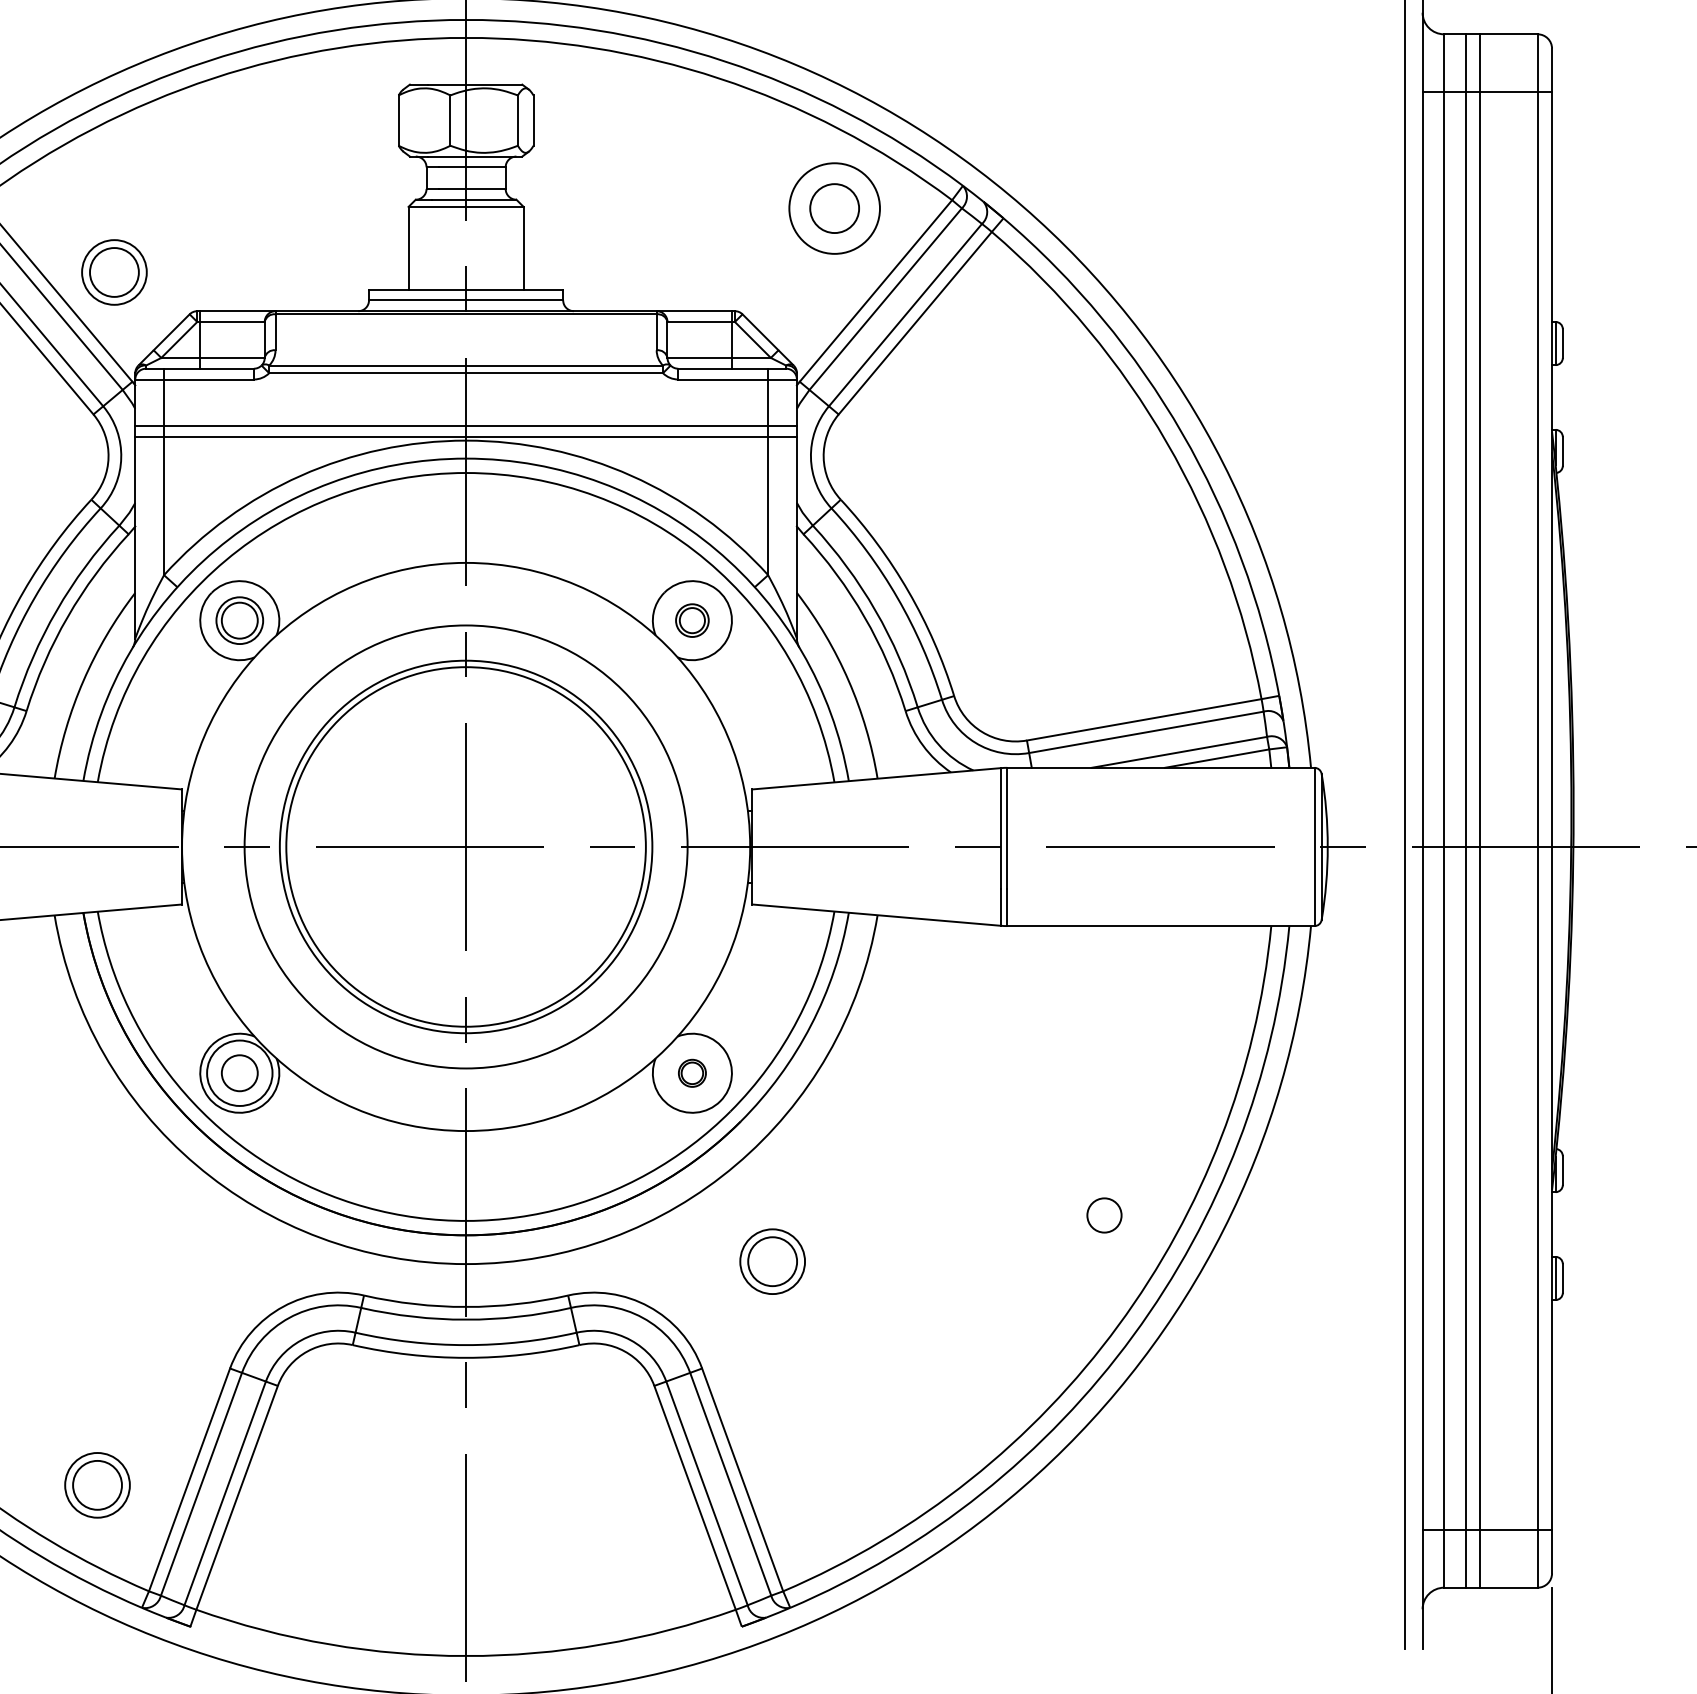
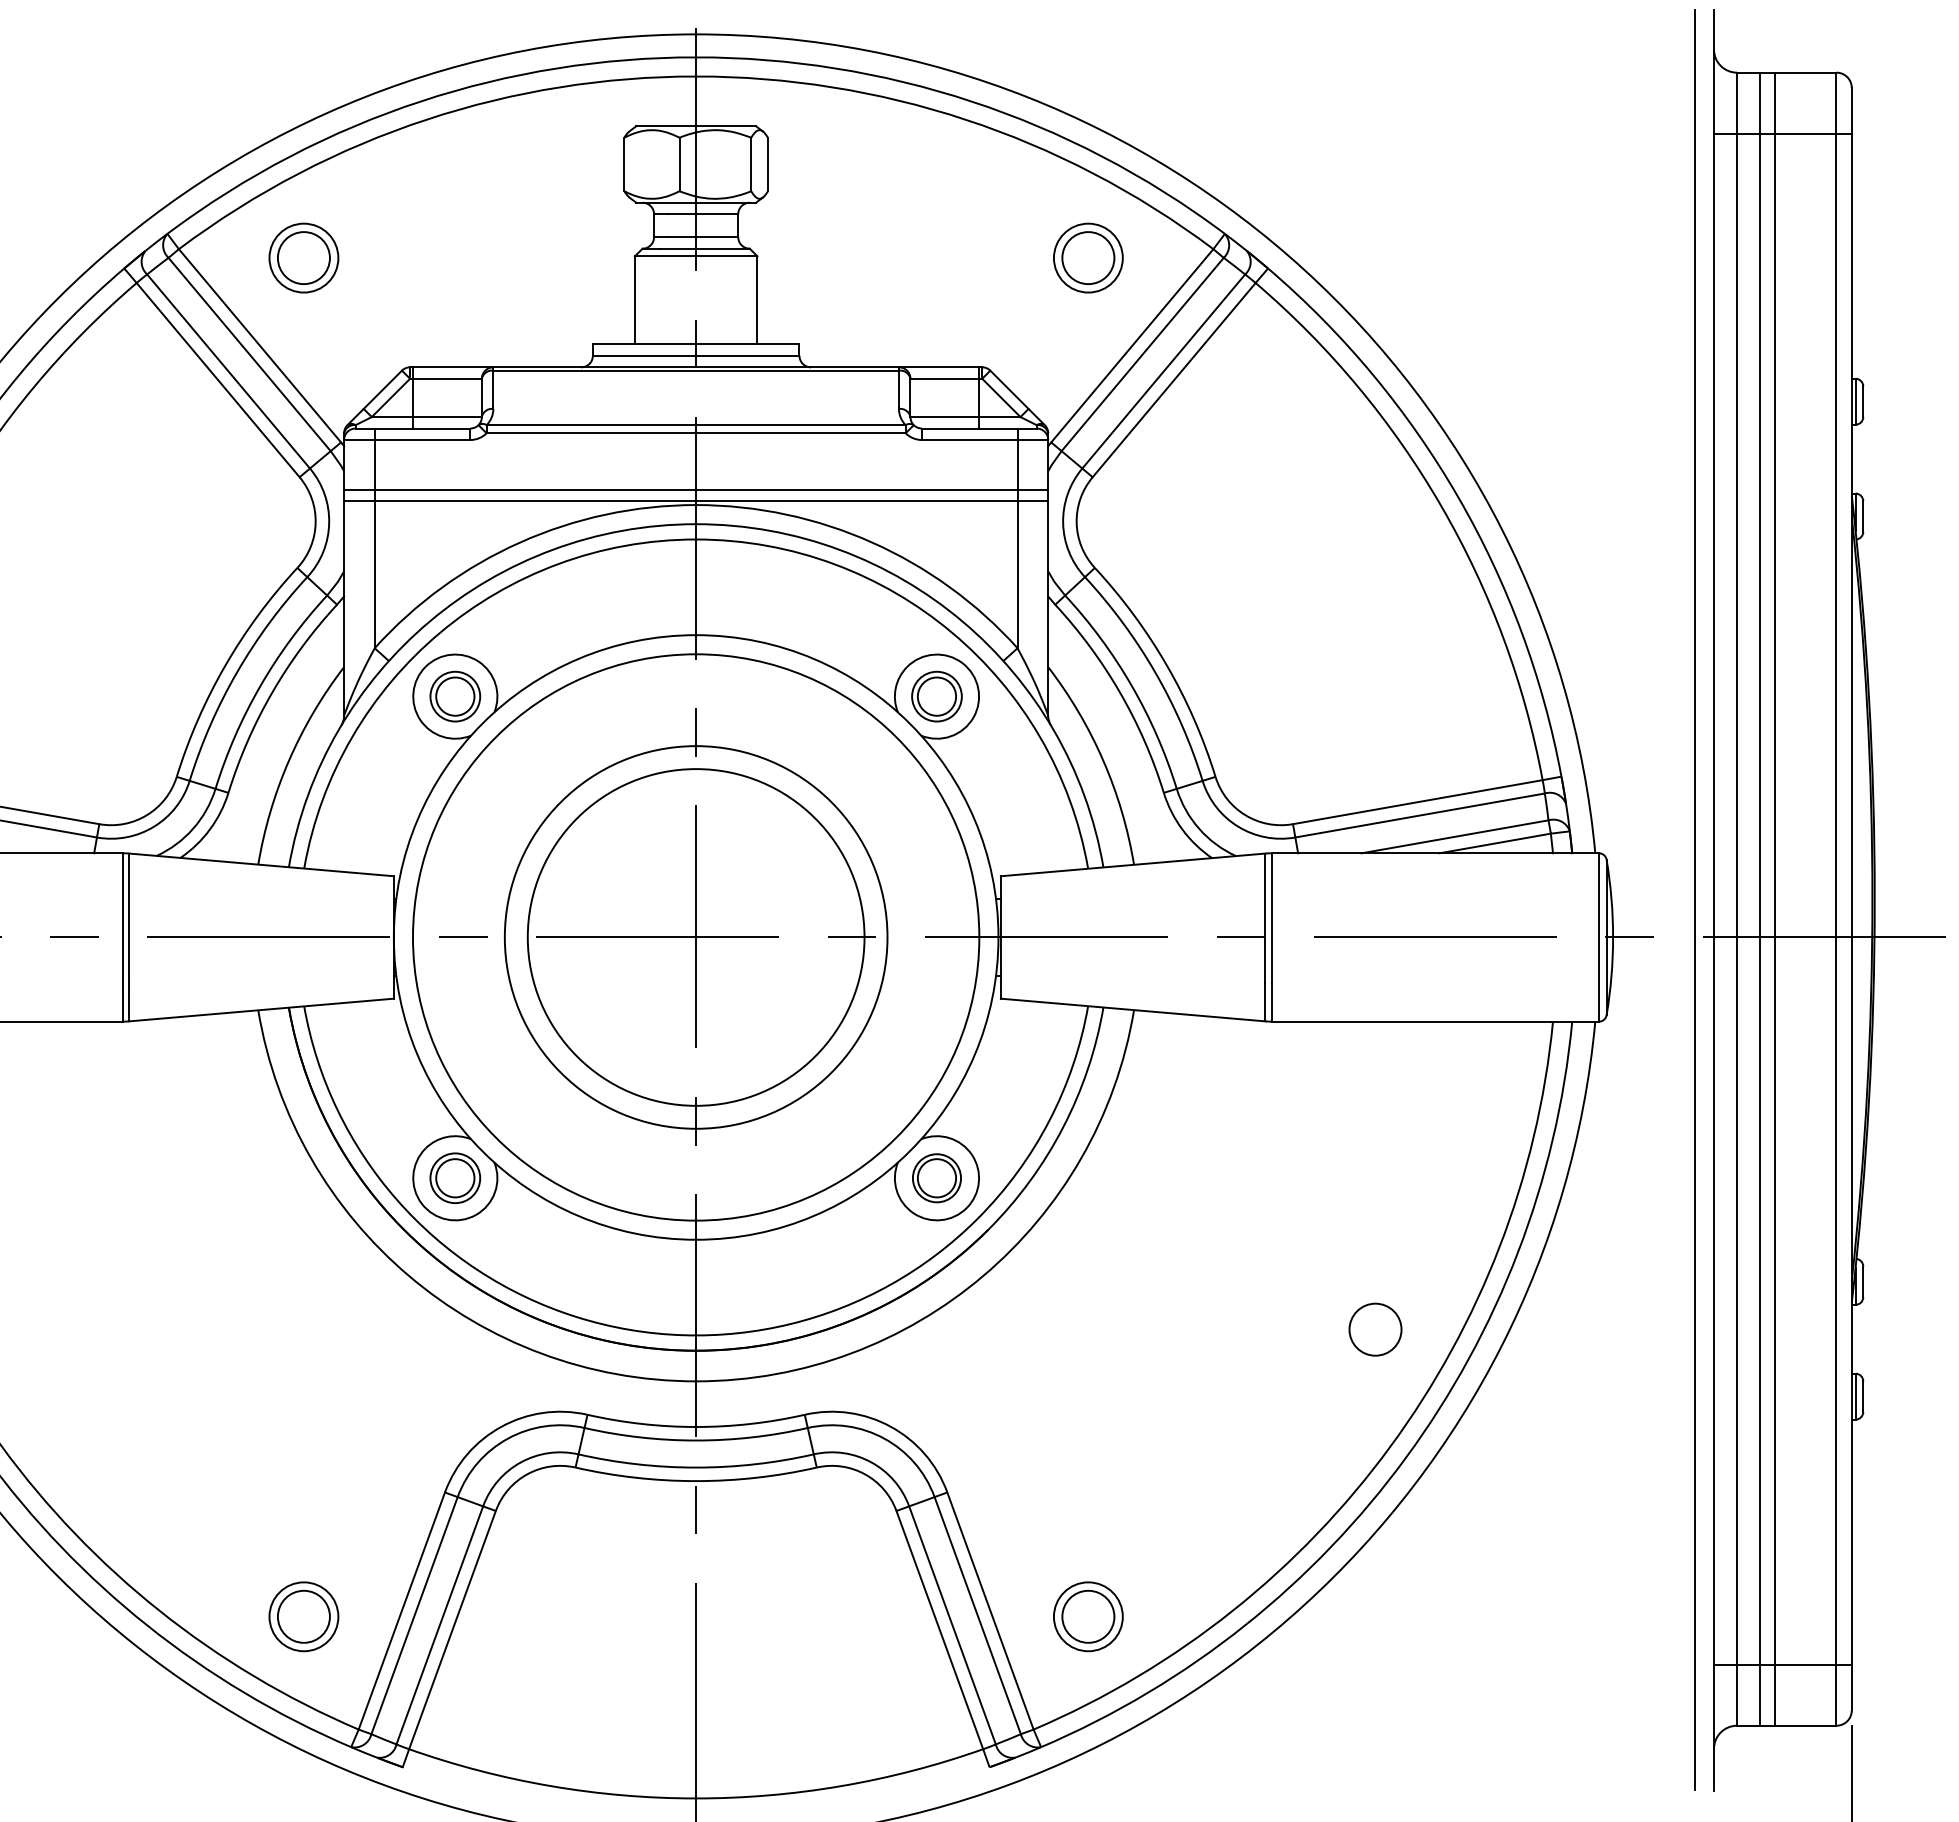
circle: (833, 208) -> (1087, 257), size x0.71
part: (114, 271) -> (303, 257), moved
part: (691, 620) -> (936, 696), size x1.43
circle: (465, 847) -> (695, 937), size x0.71
circle: (466, 847) -> (696, 937), size x1.43
circle: (239, 1073) -> (455, 1178), size x0.71
part: (691, 1073) -> (936, 1178), size x1.67
circle: (1104, 1215) -> (1375, 1329), size x1.43
part: (772, 1261) -> (1088, 1616), moved

